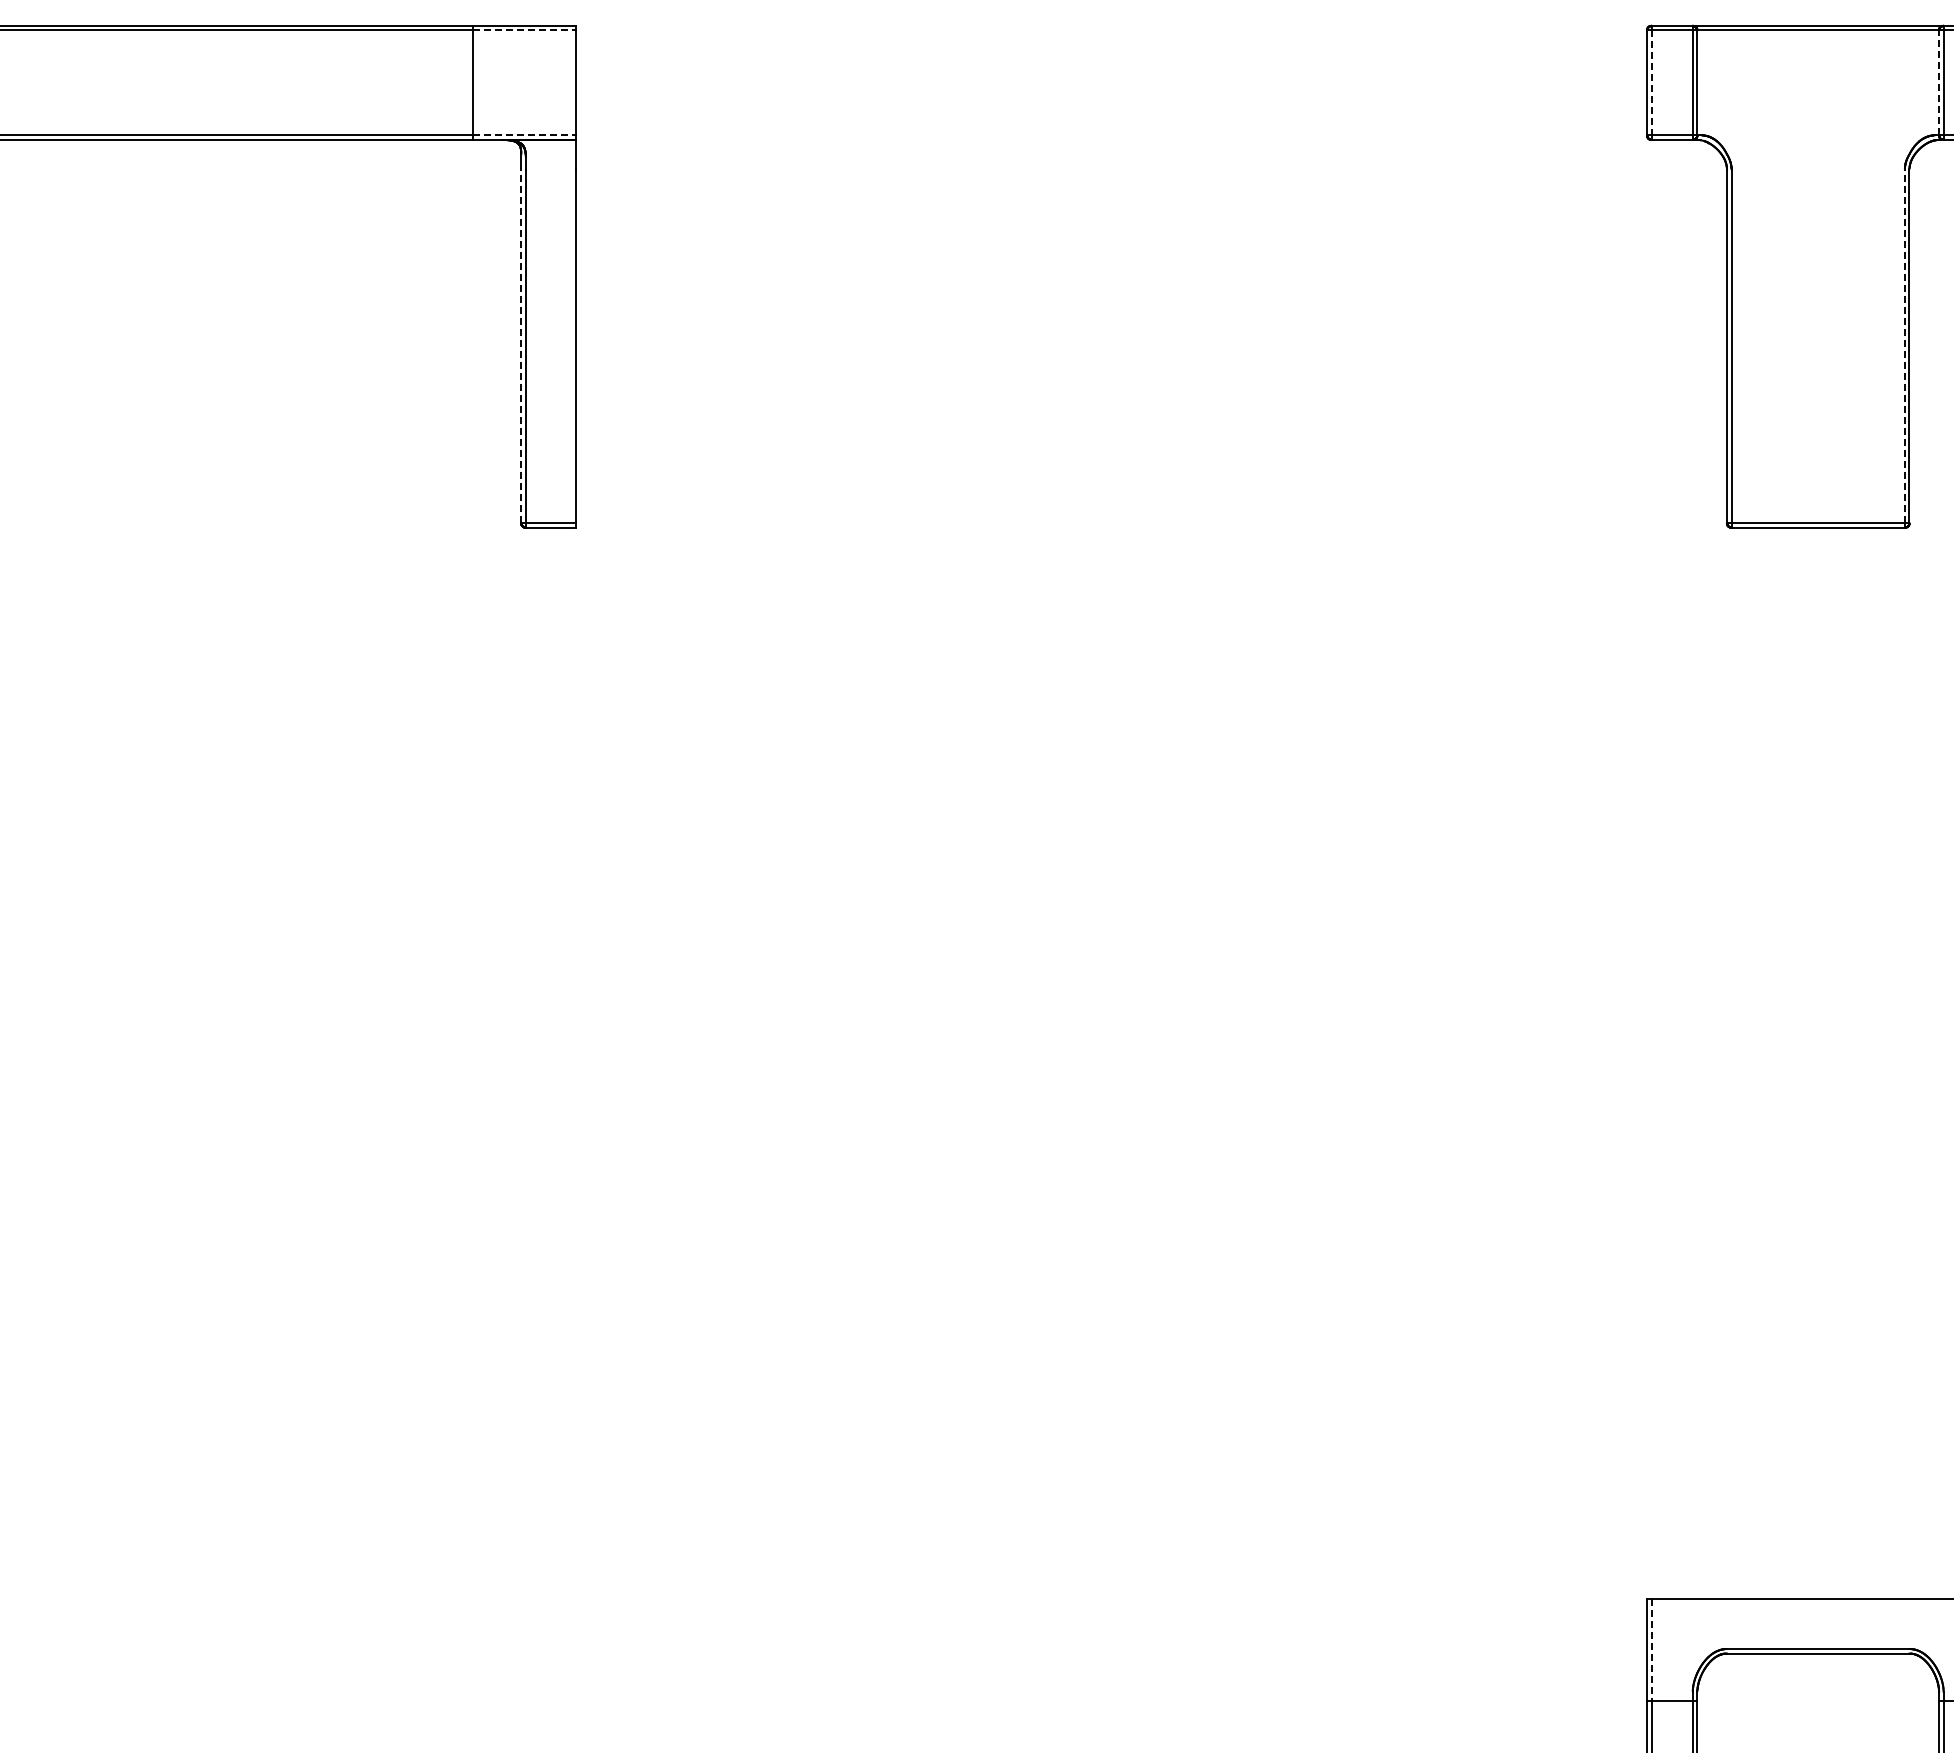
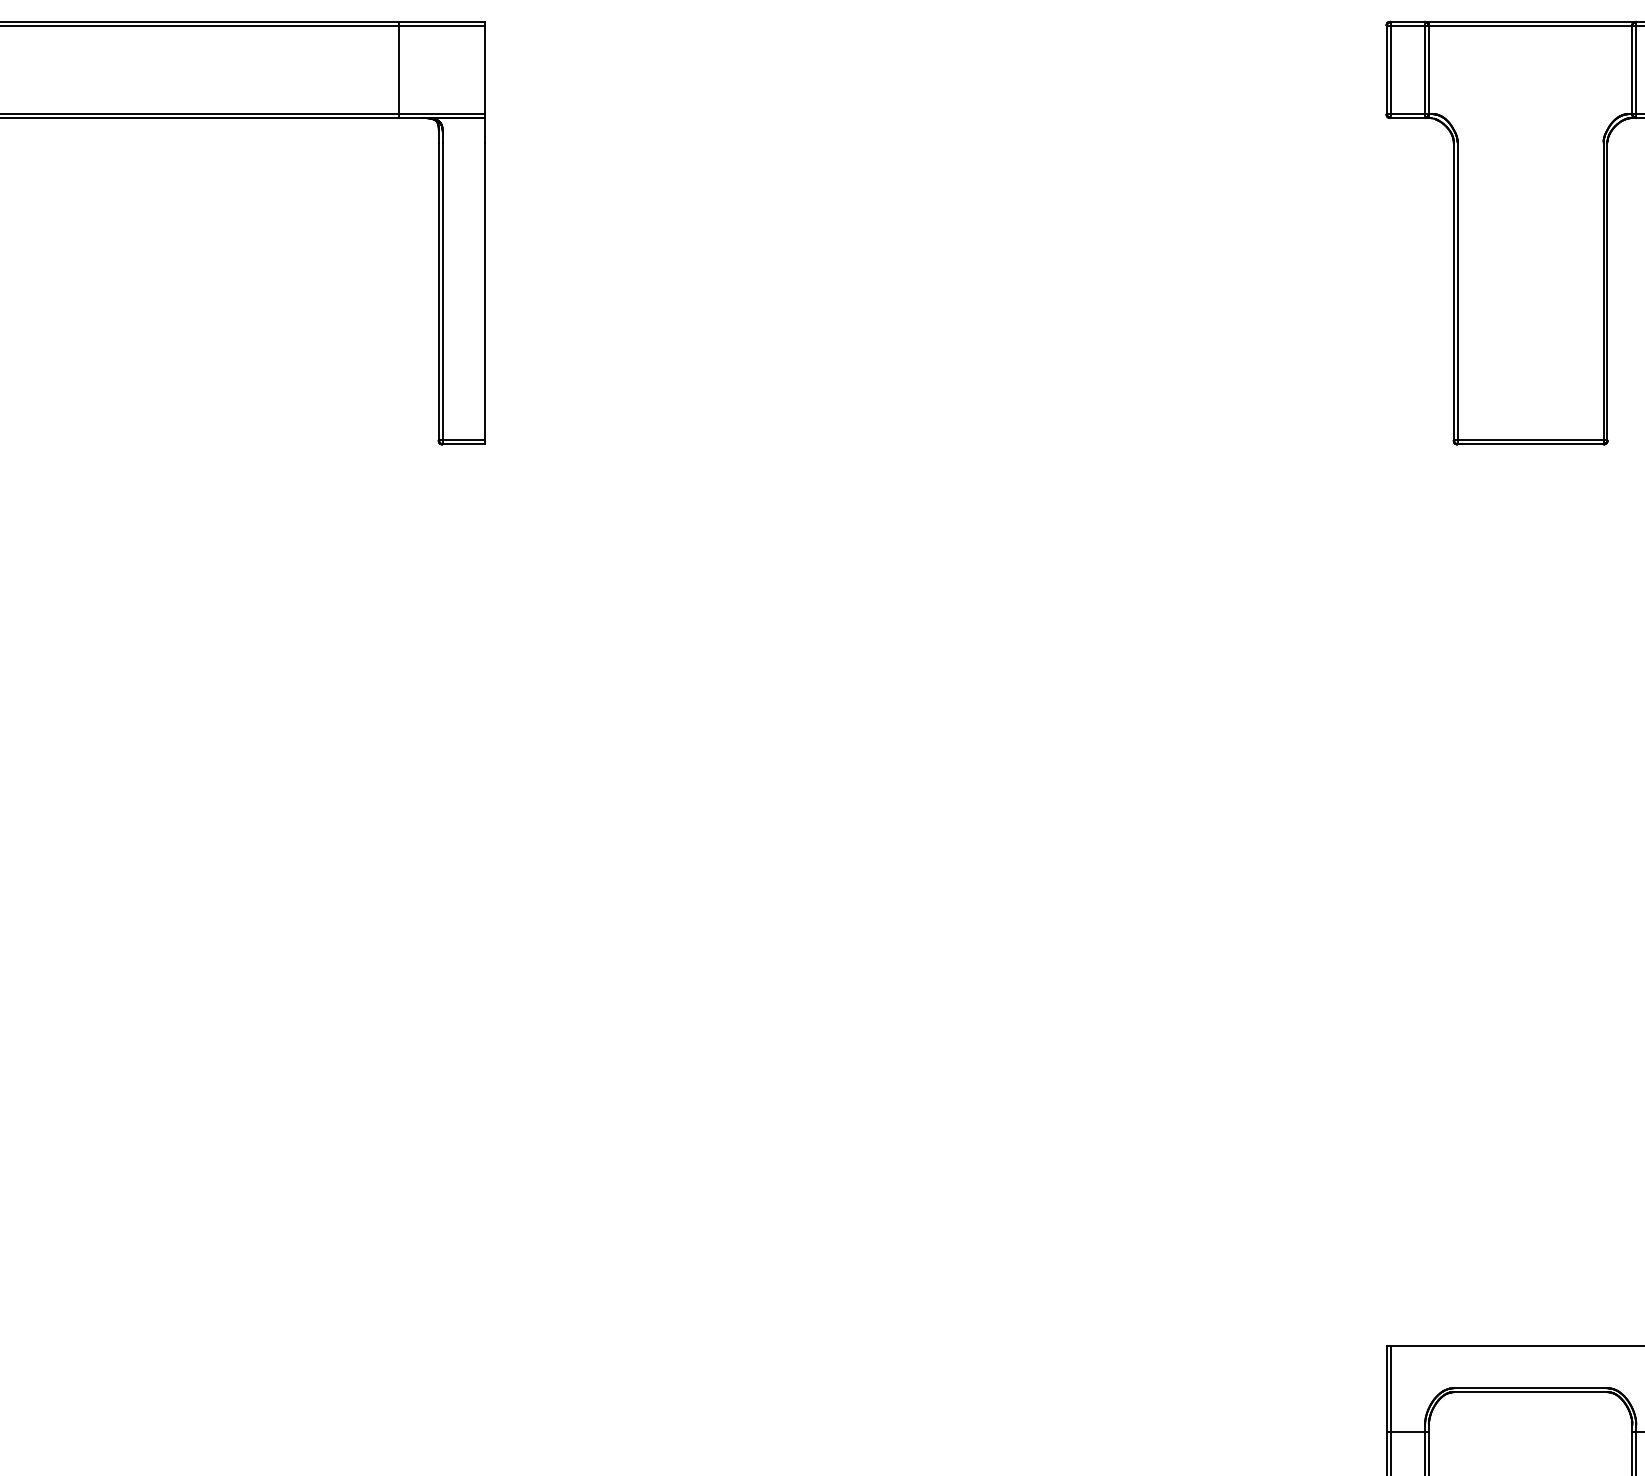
line: (525, 30) -> (442, 25), dashed -> solid
line: (1939, 82) -> (1632, 69), dashed -> solid
line: (1651, 83) -> (1390, 70), dashed -> solid
line: (525, 135) -> (442, 114), dashed -> solid
line: (521, 346) -> (439, 291), dashed -> solid
line: (1904, 346) -> (1603, 291), dashed -> solid
line: (1651, 1650) -> (1390, 1389), dashed -> solid

